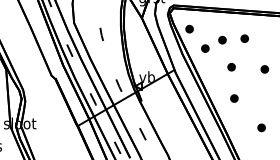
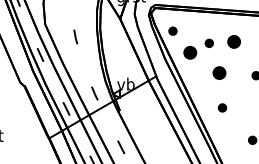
part: (244, 38) -> (233, 41), size x1.6
part: (205, 48) -> (190, 52), size x1.6
part: (231, 67) -> (219, 73), size x1.6

